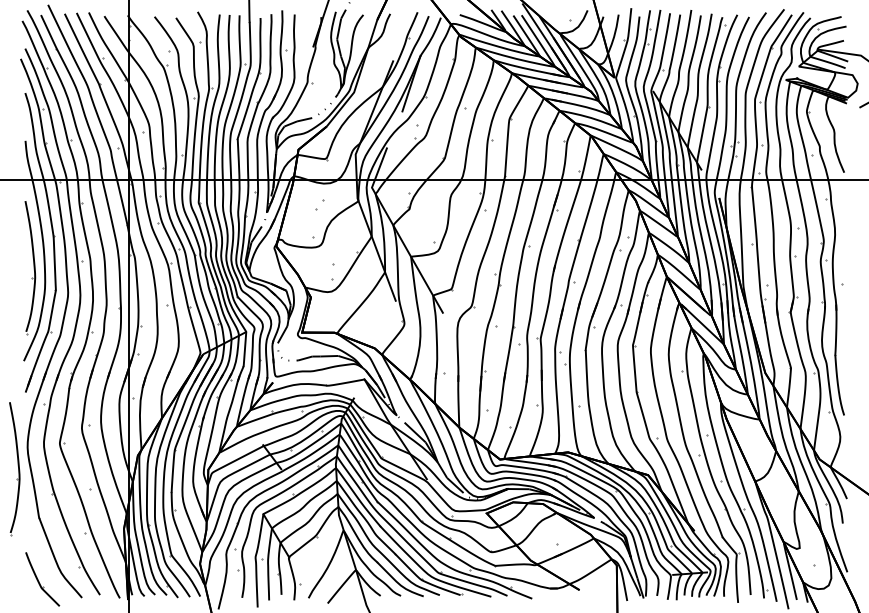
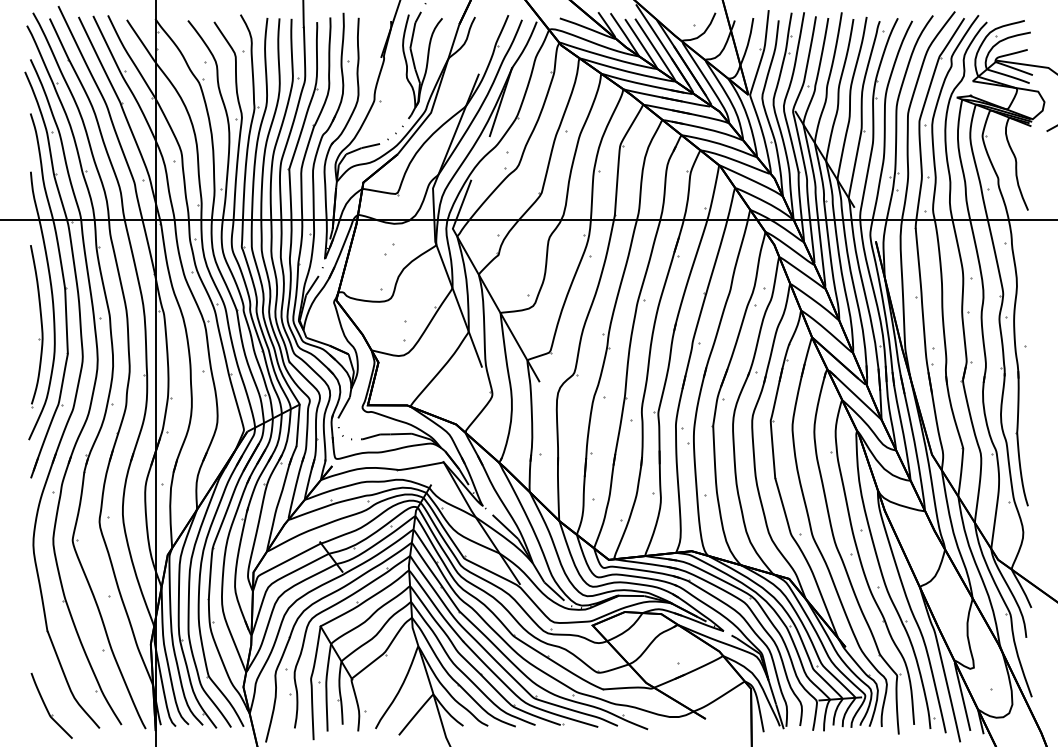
part: (14, 469) -> (17, 571), removed

